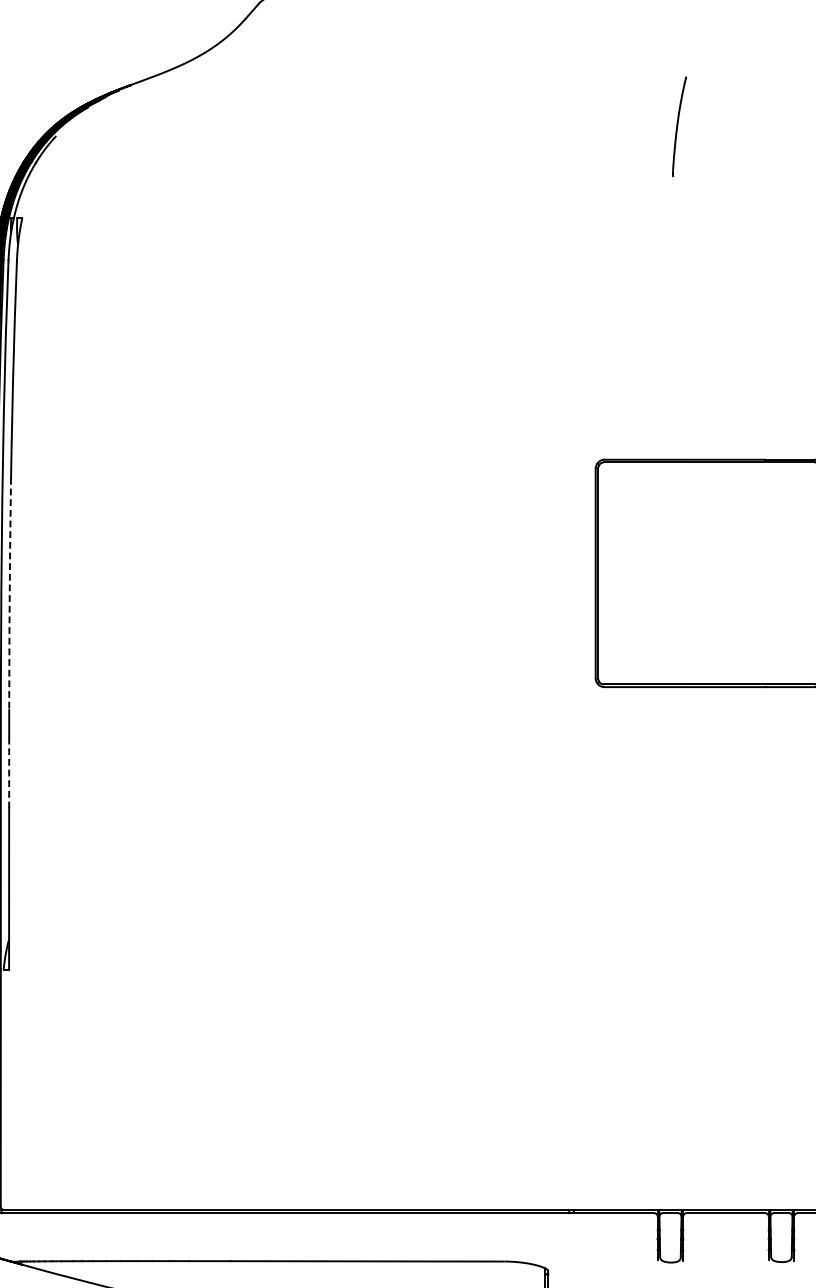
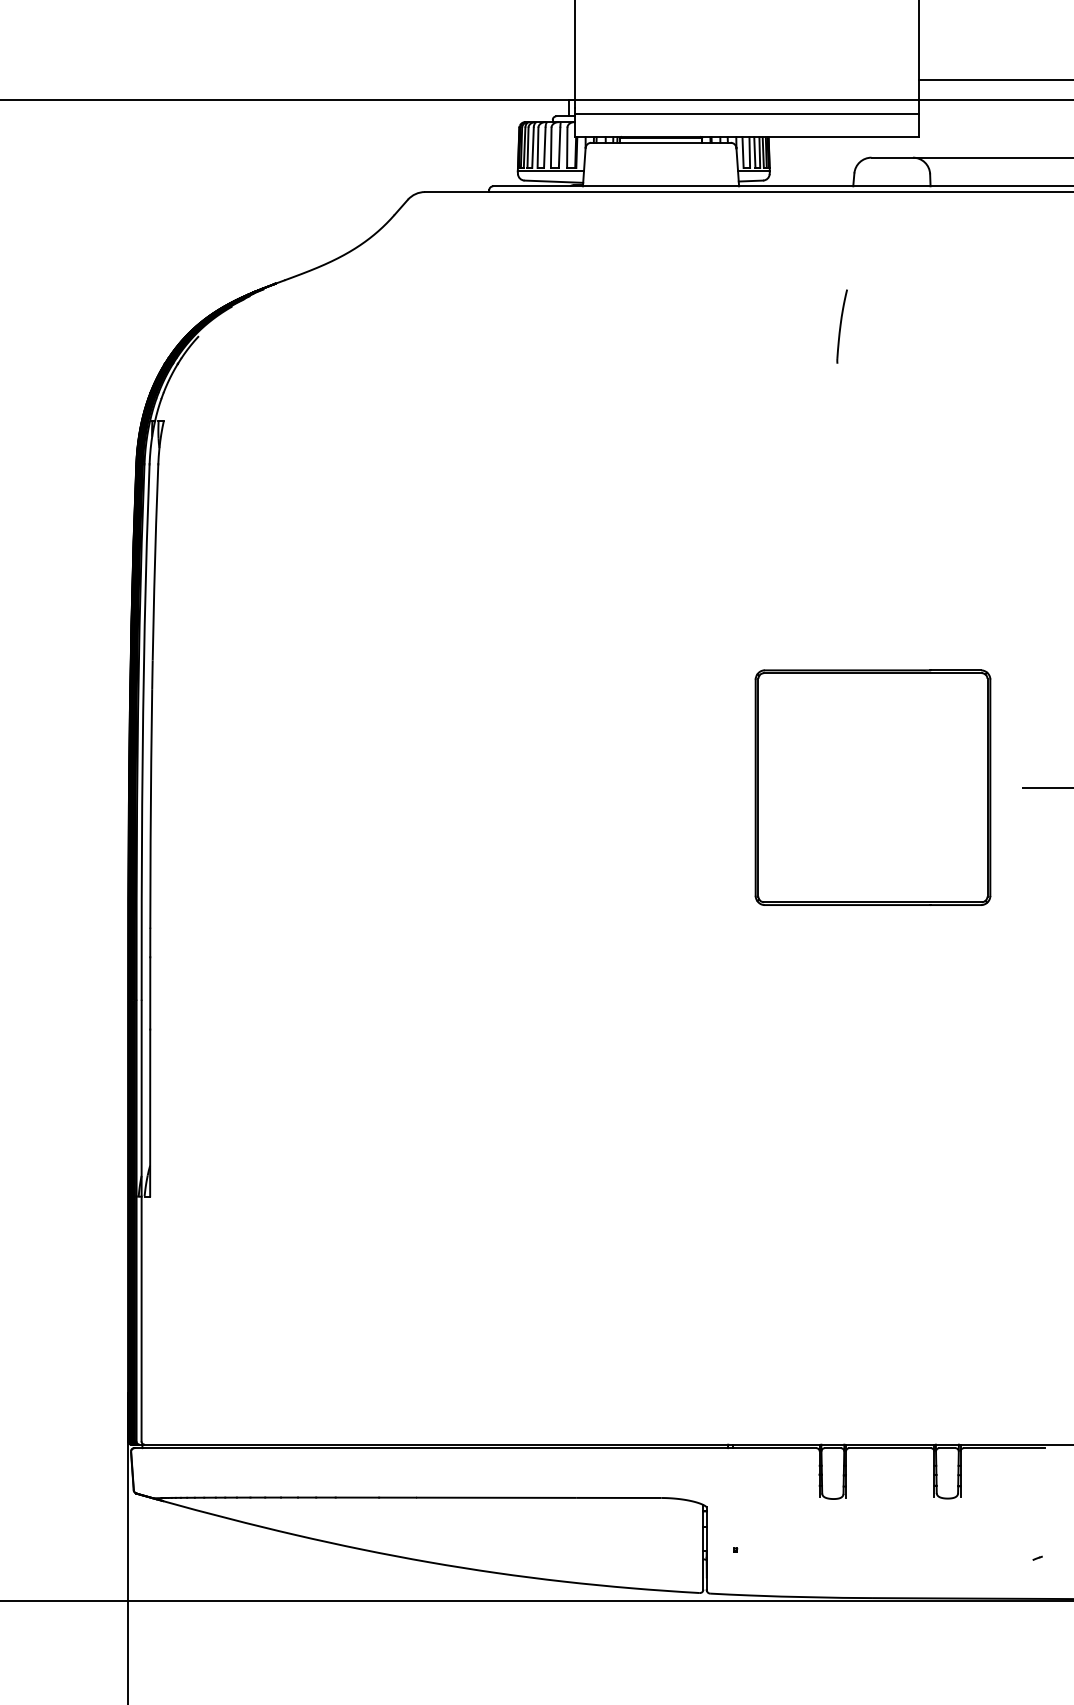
part: (678, 126) -> (841, 326), size x0.71
line: (9, 594) -> (150, 809), dashed -> solid
line: (9, 772) -> (150, 993), dashed -> solid

